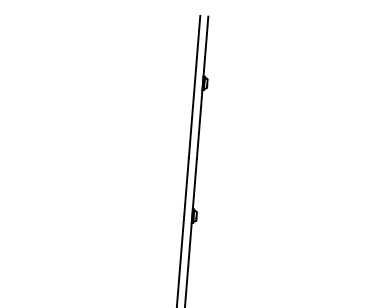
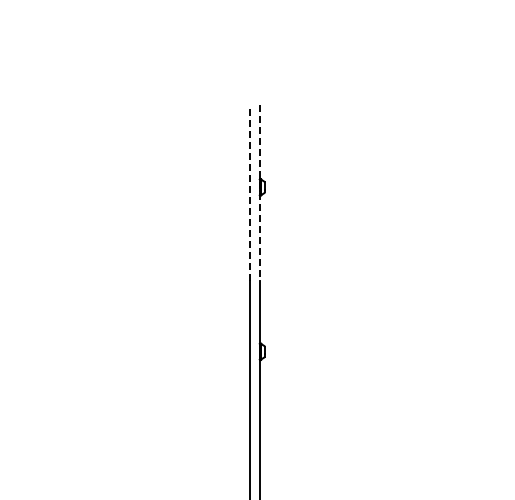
line: (194, 86) -> (249, 192), solid -> dashed
line: (202, 87) -> (259, 192), solid -> dashed

